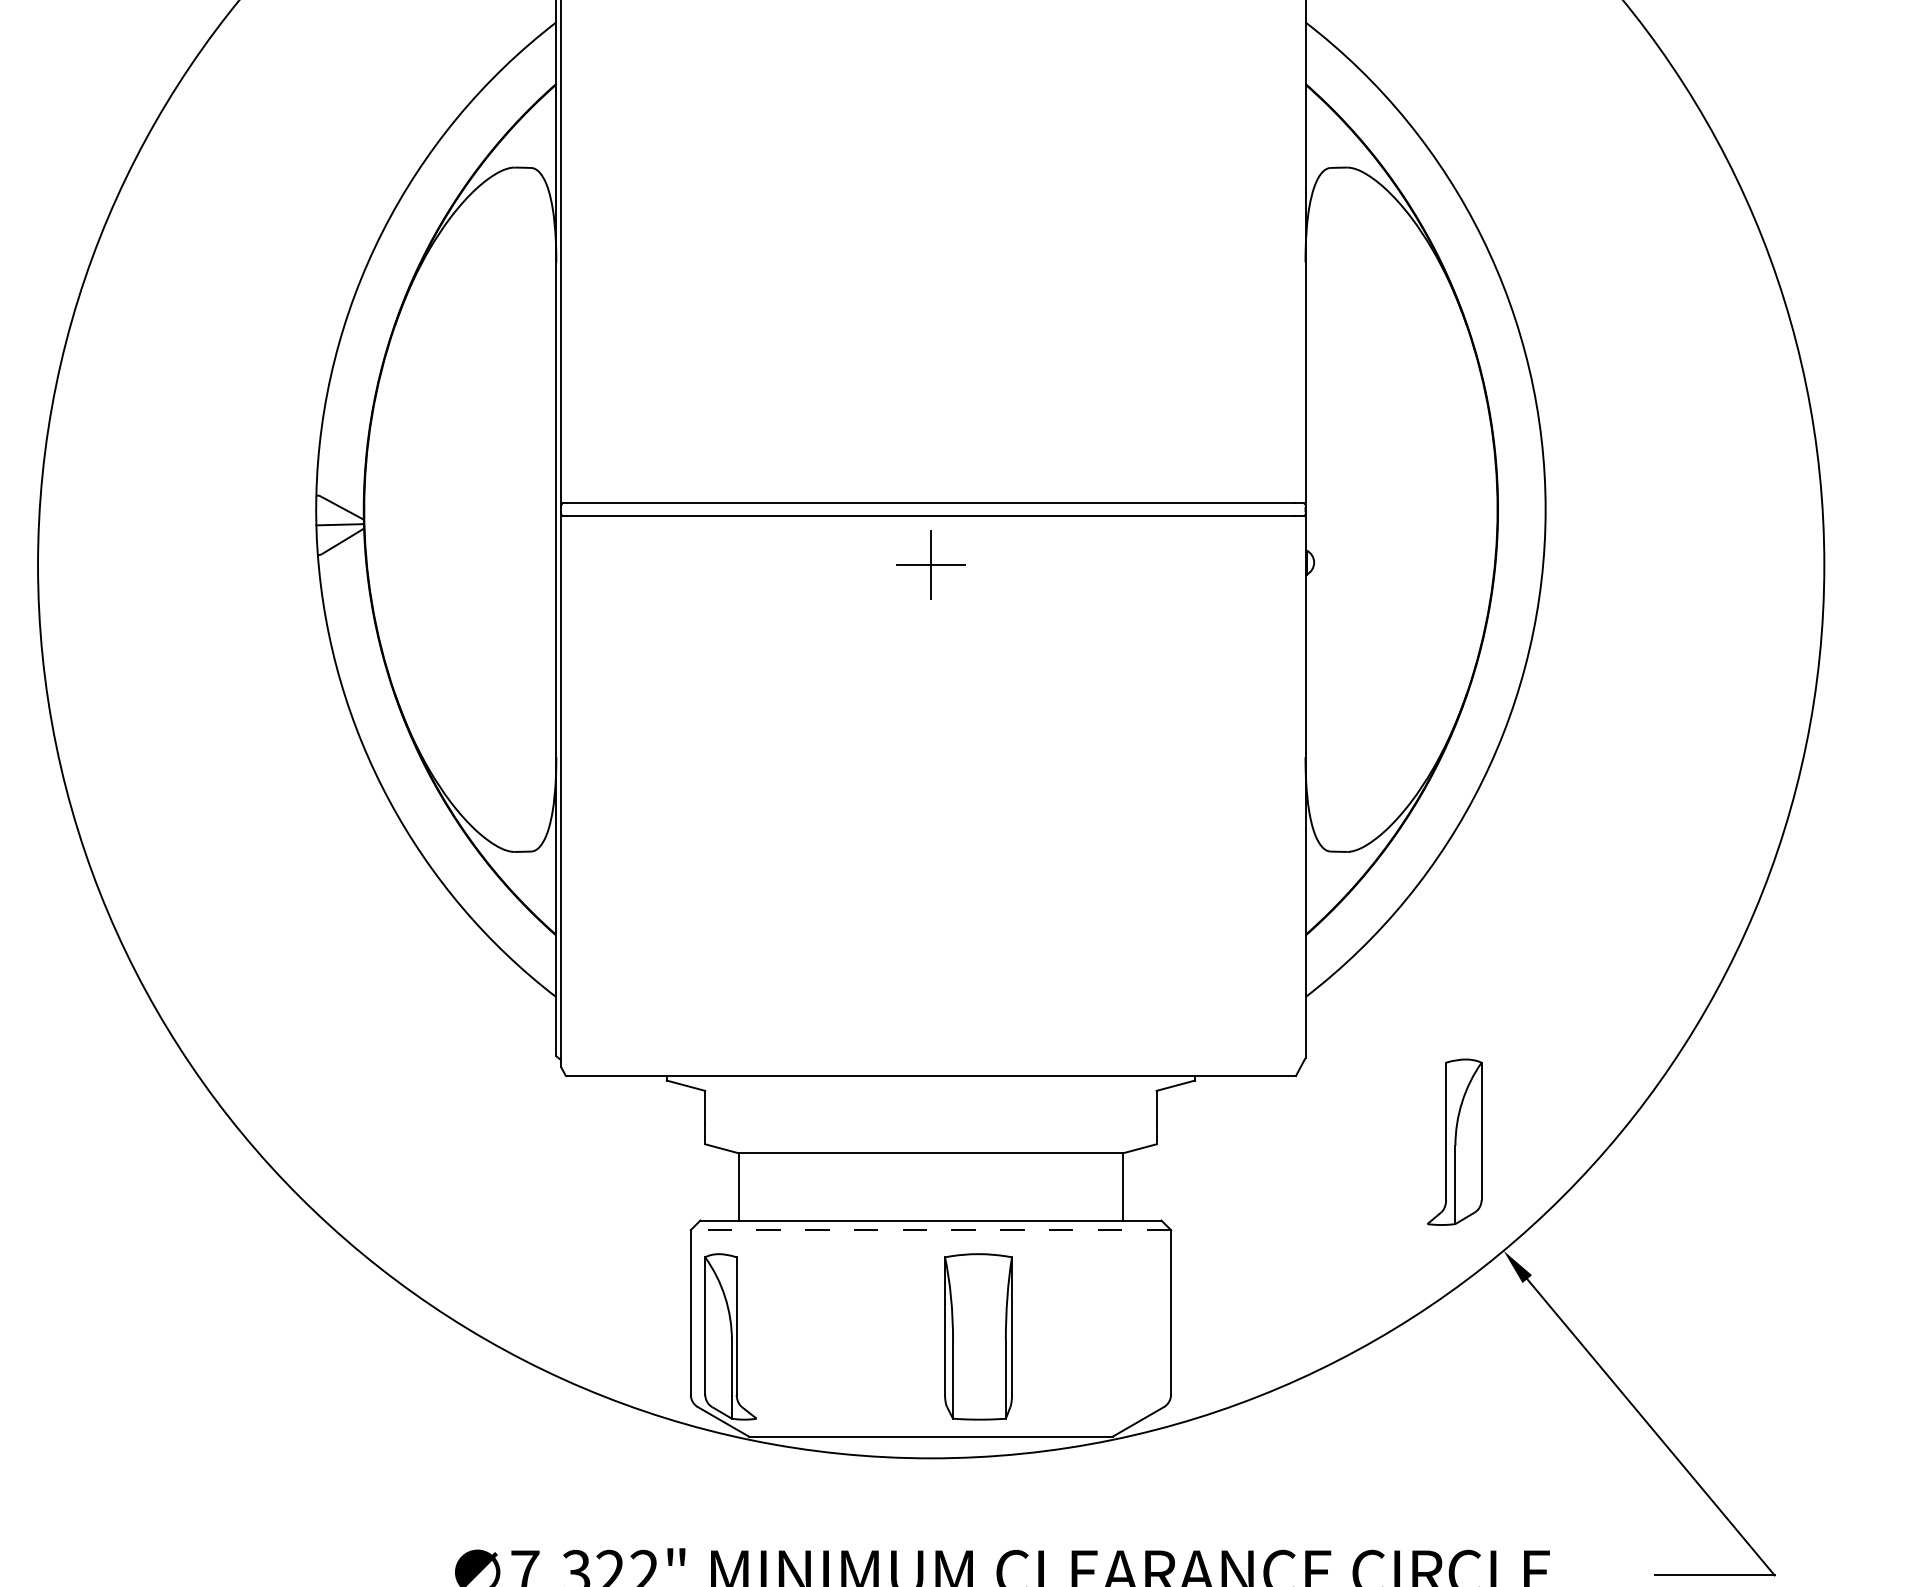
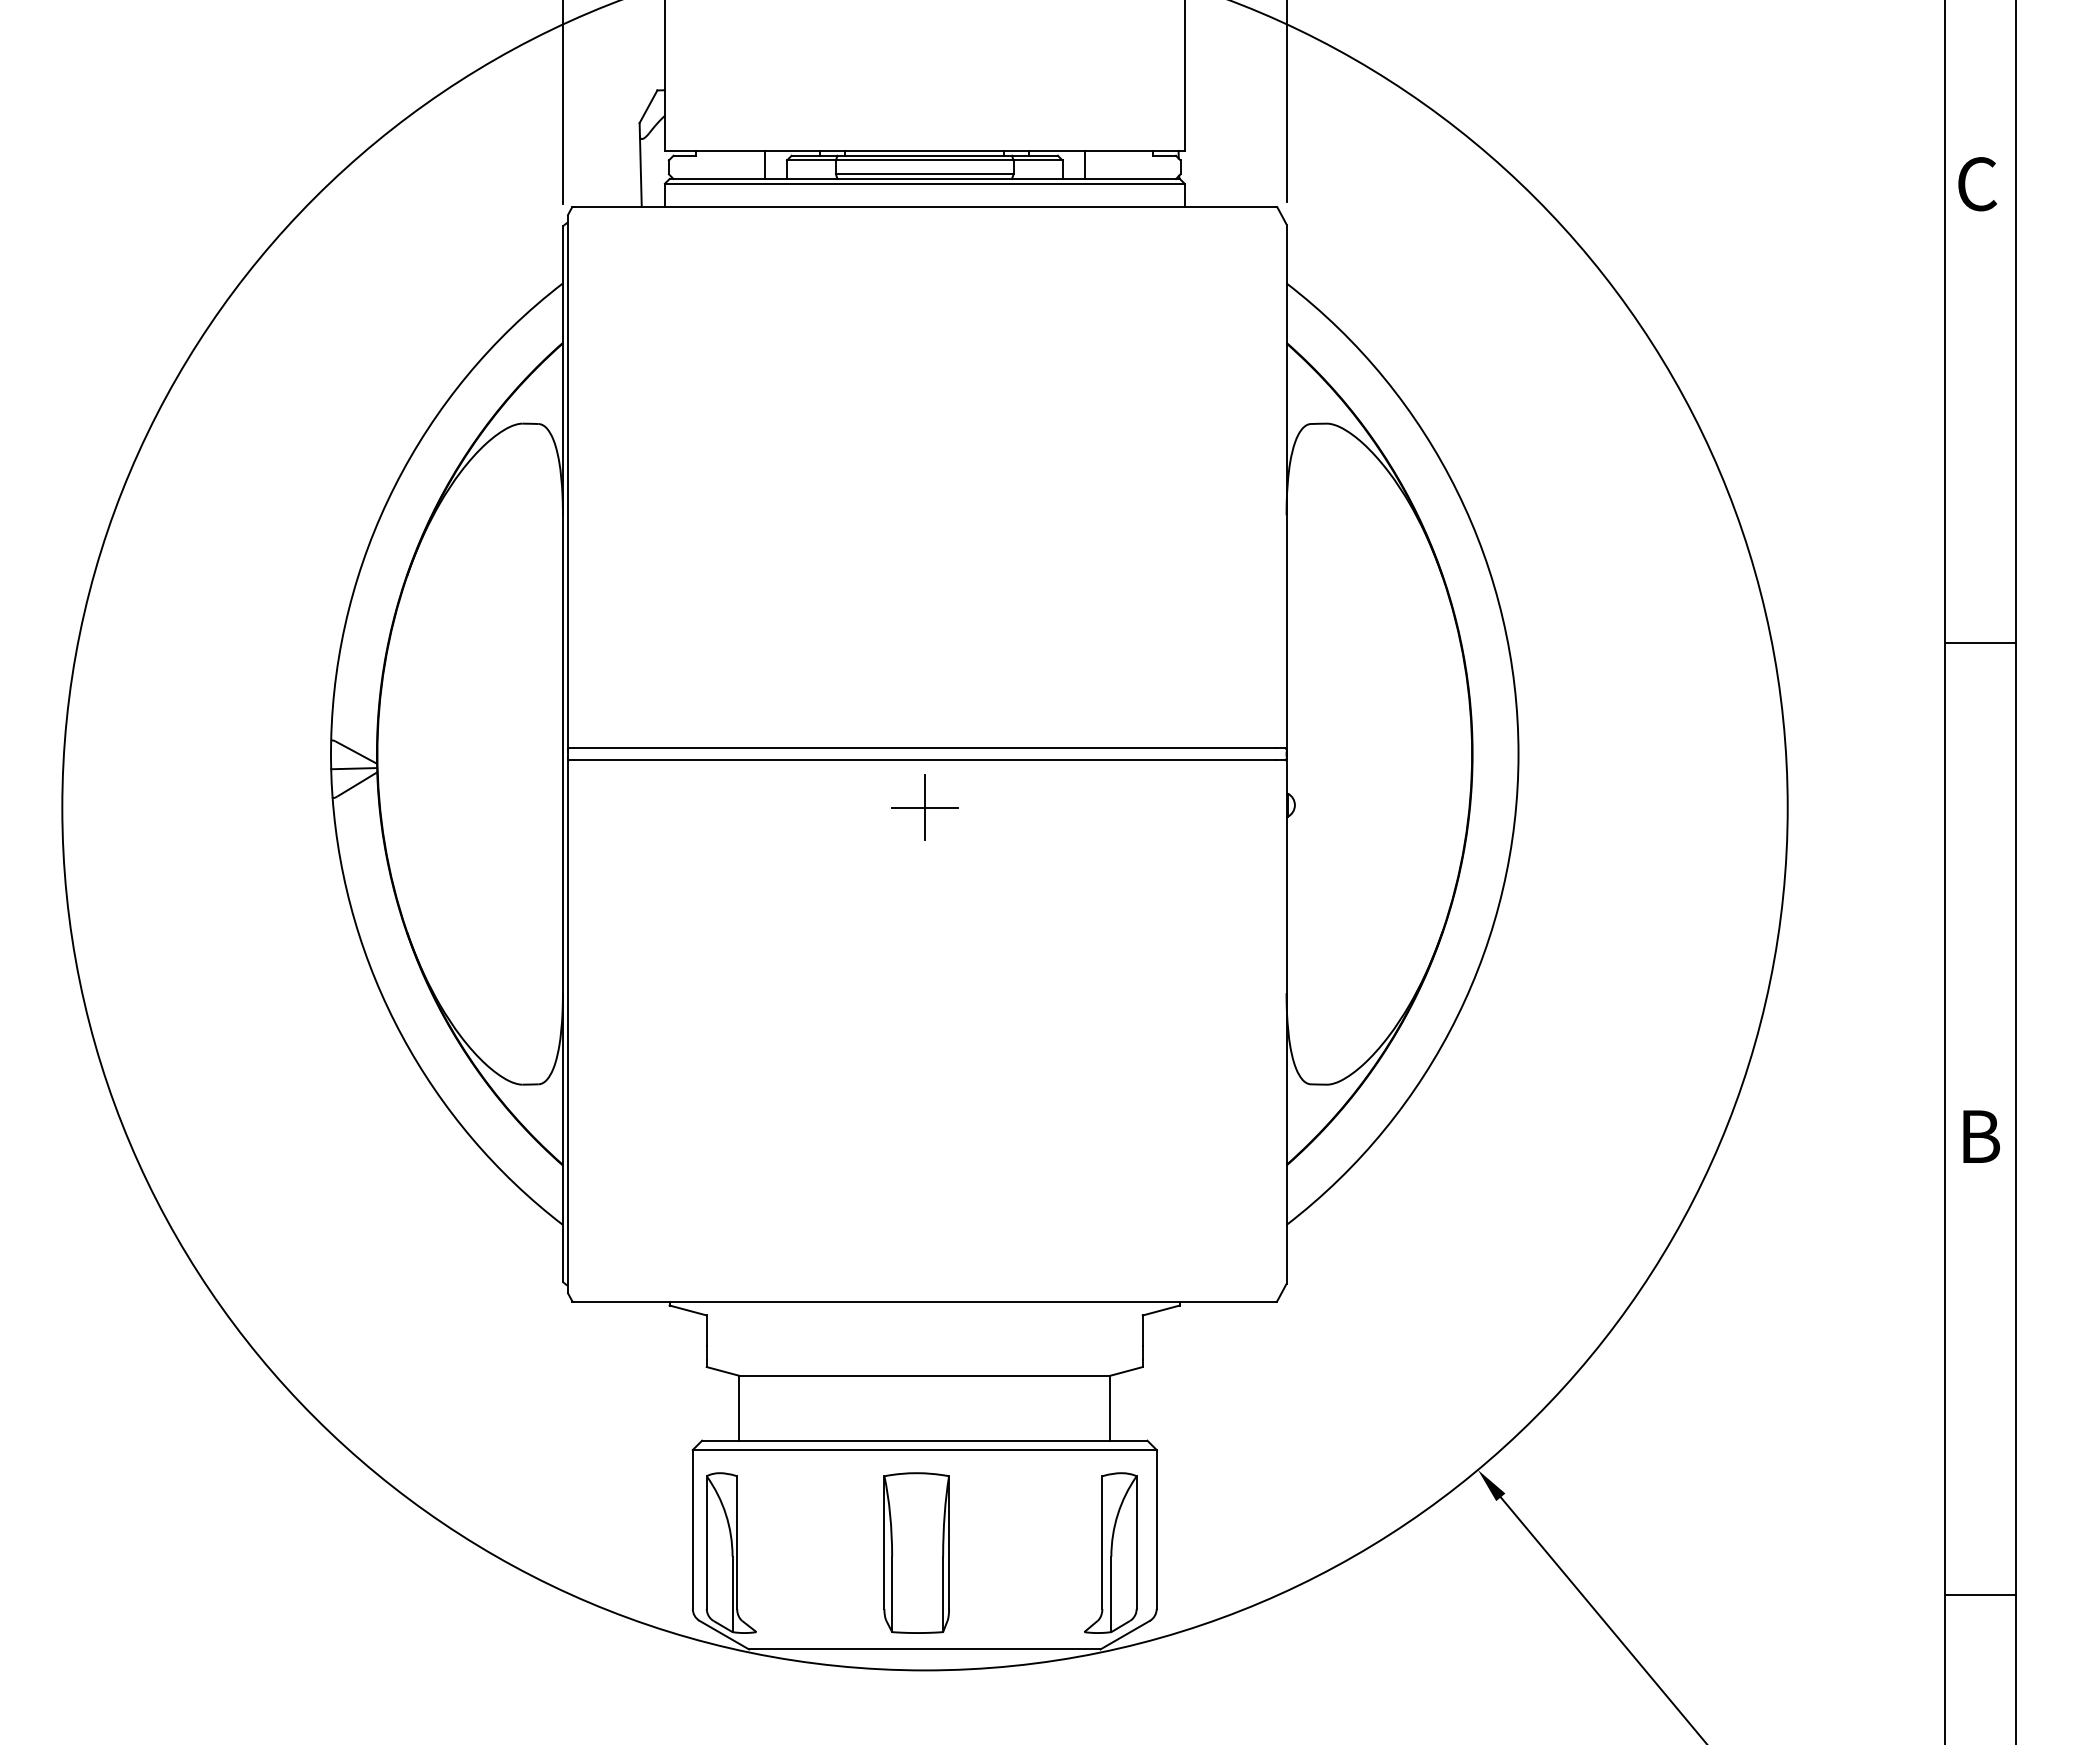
part: (1454, 1141) -> (1110, 1552), moved
line: (930, 1229) -> (924, 1449), dashed -> solid
part: (978, 1336) -> (916, 1552), moved

